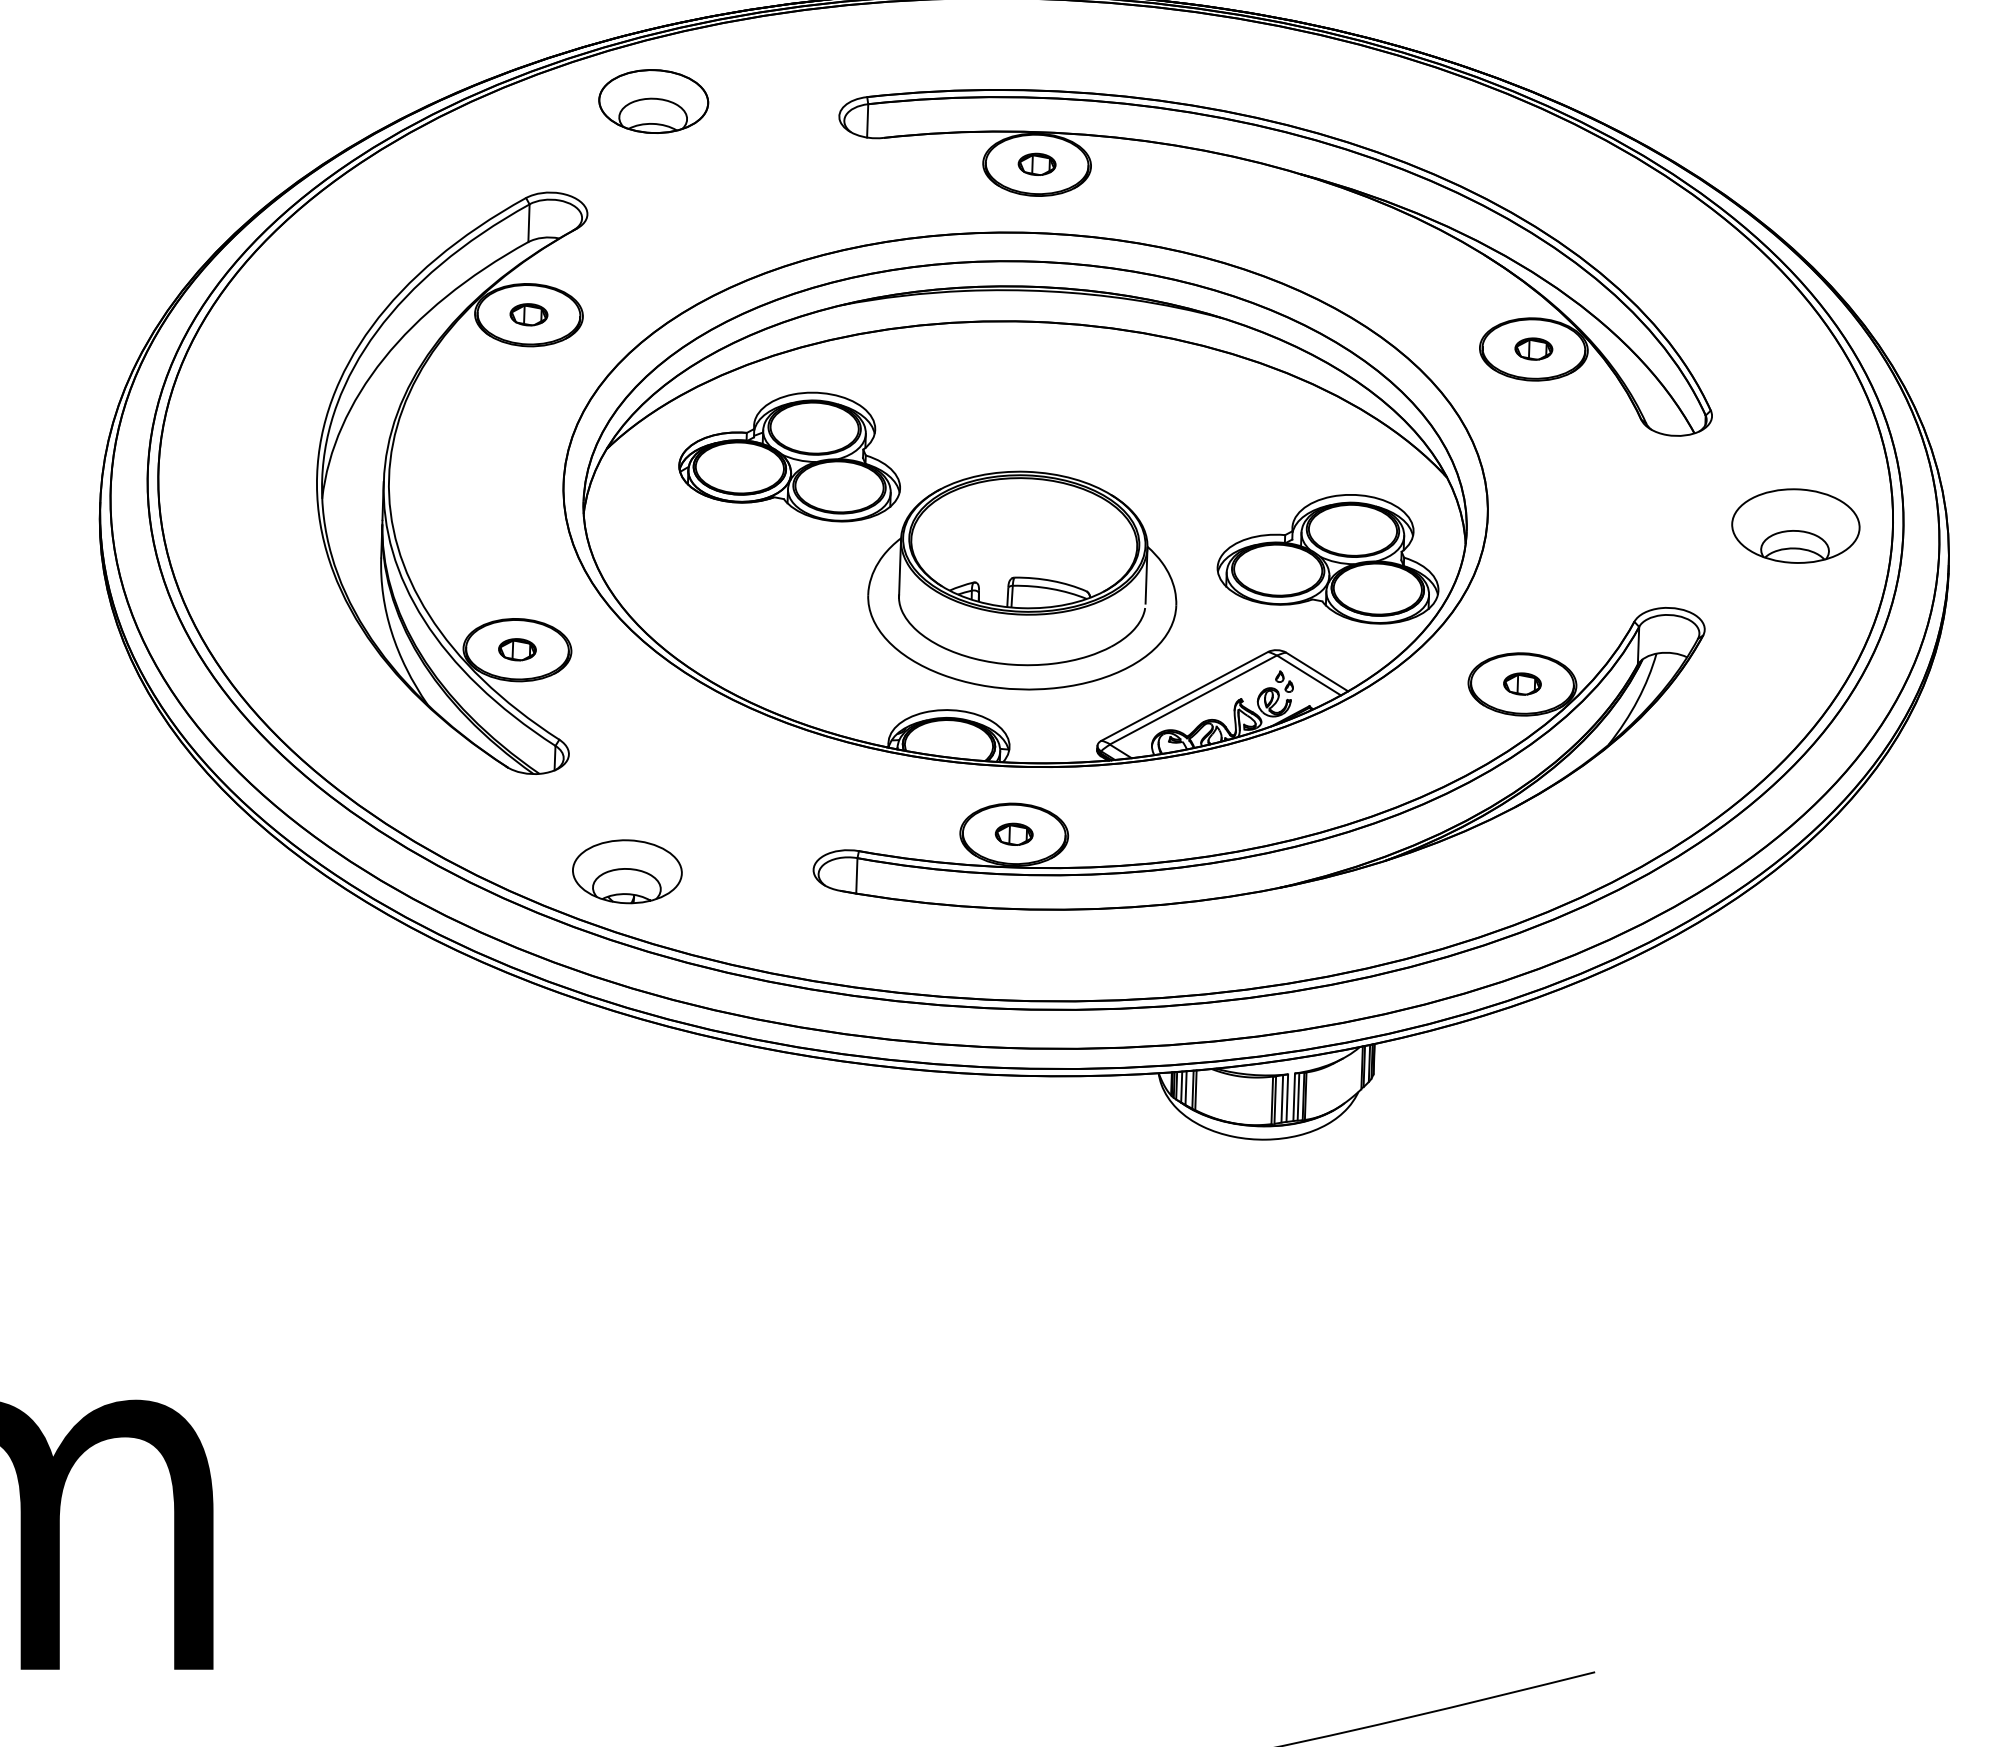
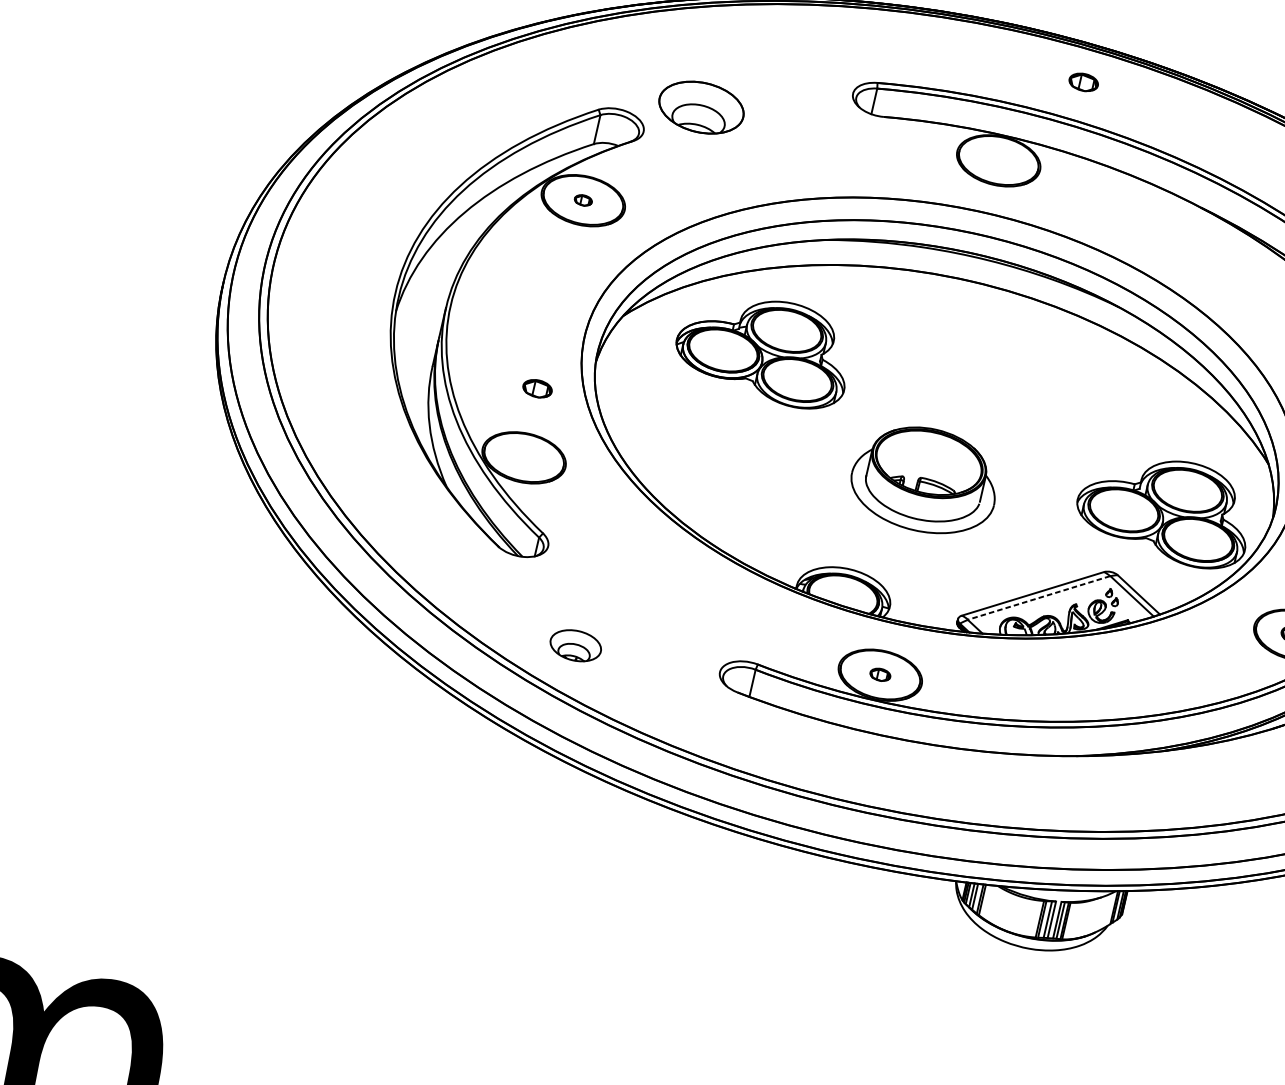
part: (653, 101) -> (701, 107), moved
part: (1036, 163) -> (1083, 81), moved
part: (528, 314) -> (583, 200), size x0.6
part: (1022, 580) -> (924, 479), size x0.6
part: (517, 649) -> (537, 388), moved
line: (1192, 700) -> (1038, 598), solid -> dashed
part: (1013, 833) -> (879, 674), size x0.7
part: (627, 871) -> (575, 645), size x0.6

